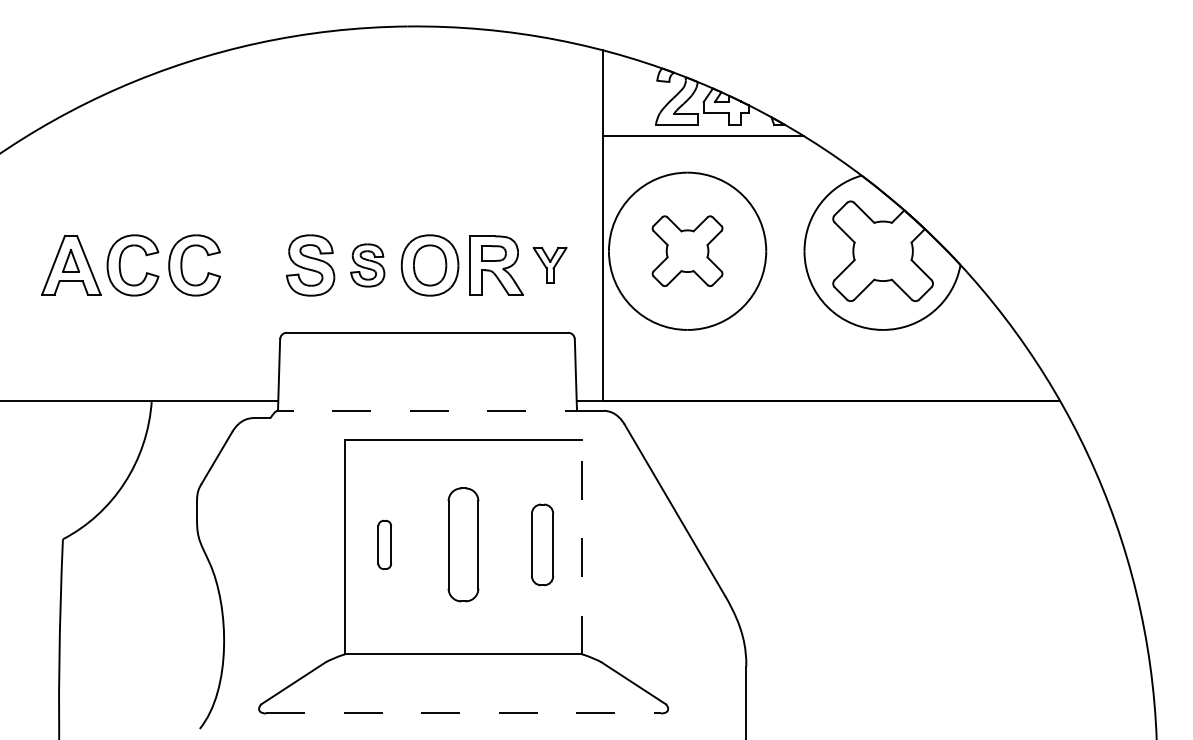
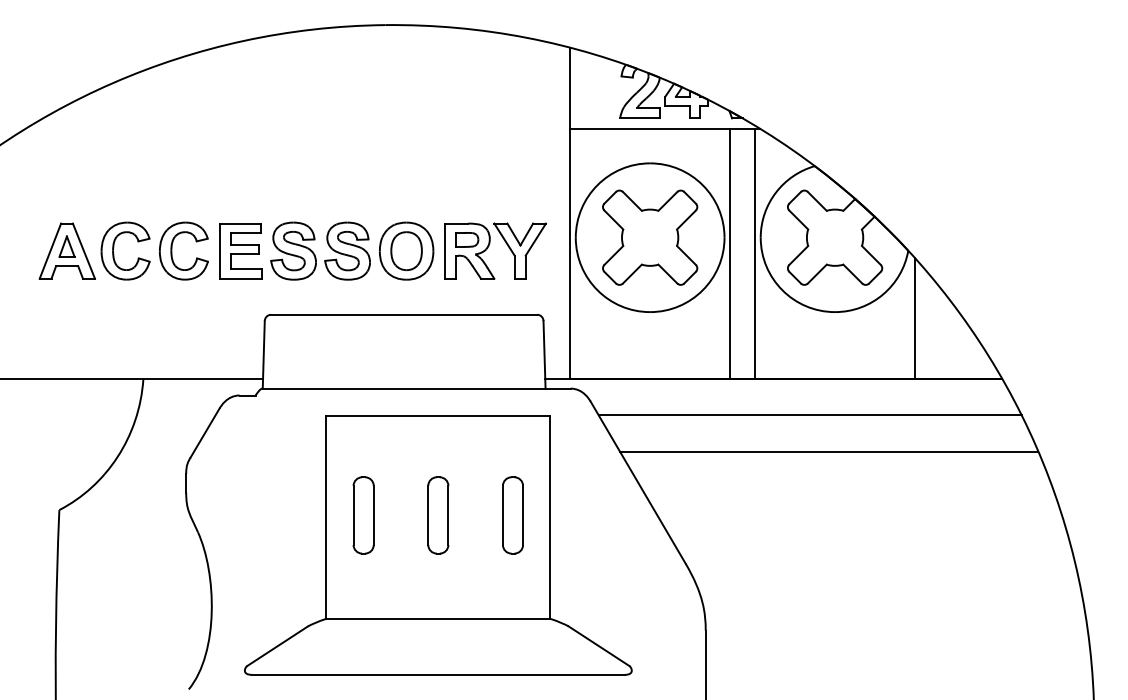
part: (687, 250) -> (650, 236), size x1.43
part: (254, 265) -> (240, 251), added
part: (367, 265) -> (347, 251), size x1.43
part: (549, 265) -> (519, 251), size x1.67
line: (772, 268) -> (730, 254), added
line: (798, 268) -> (755, 254), added
line: (967, 336) -> (914, 318), added
line: (440, 410) -> (416, 388), dashed -> solid
line: (856, 439) -> (809, 415), added
line: (876, 477) -> (828, 451), added
part: (384, 544) -> (363, 515), size x1.67
part: (463, 544) -> (438, 515), size x0.71
line: (582, 546) -> (550, 516), dashed -> solid
line: (464, 713) -> (439, 674), dashed -> solid

